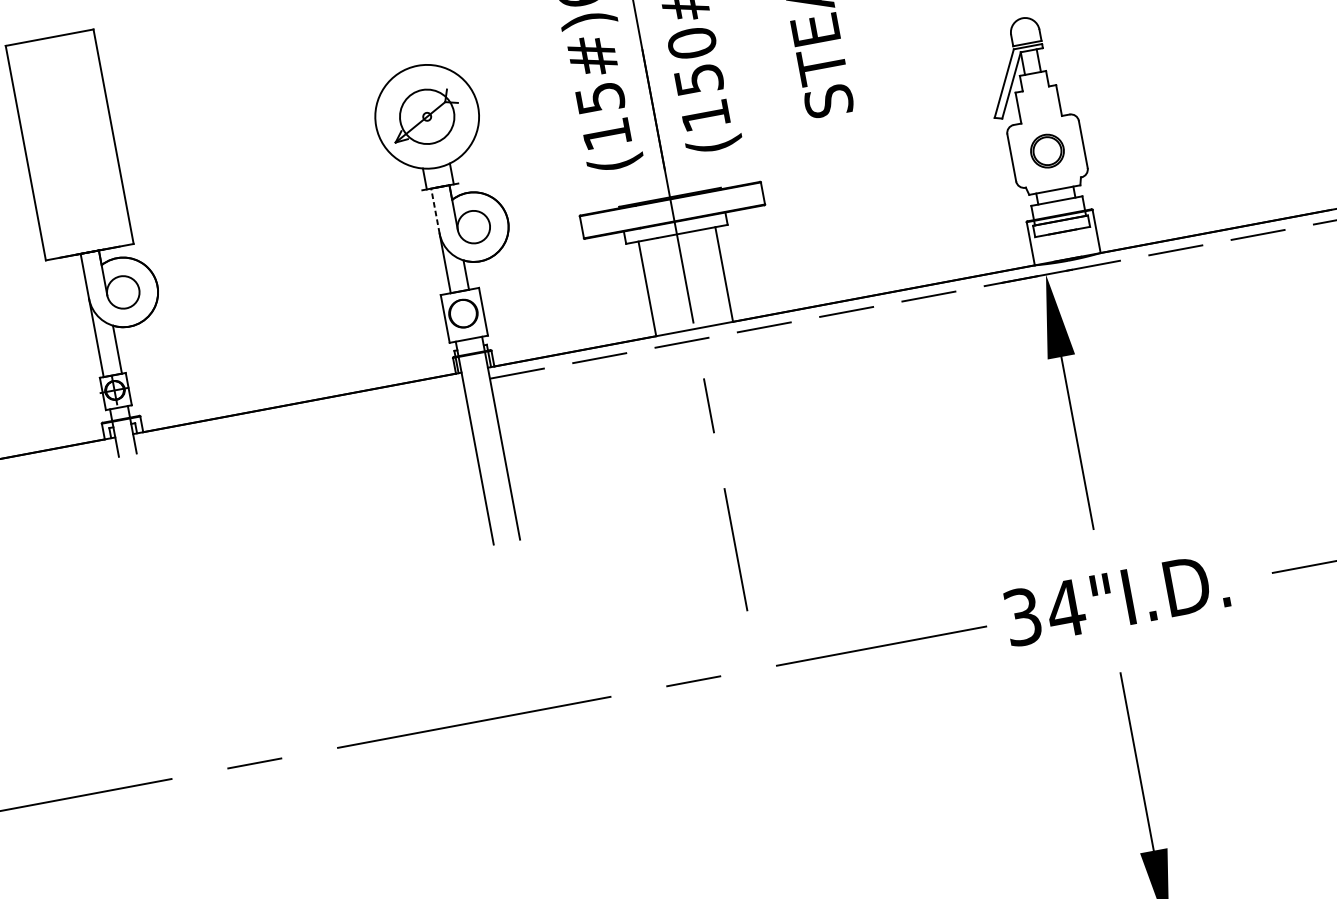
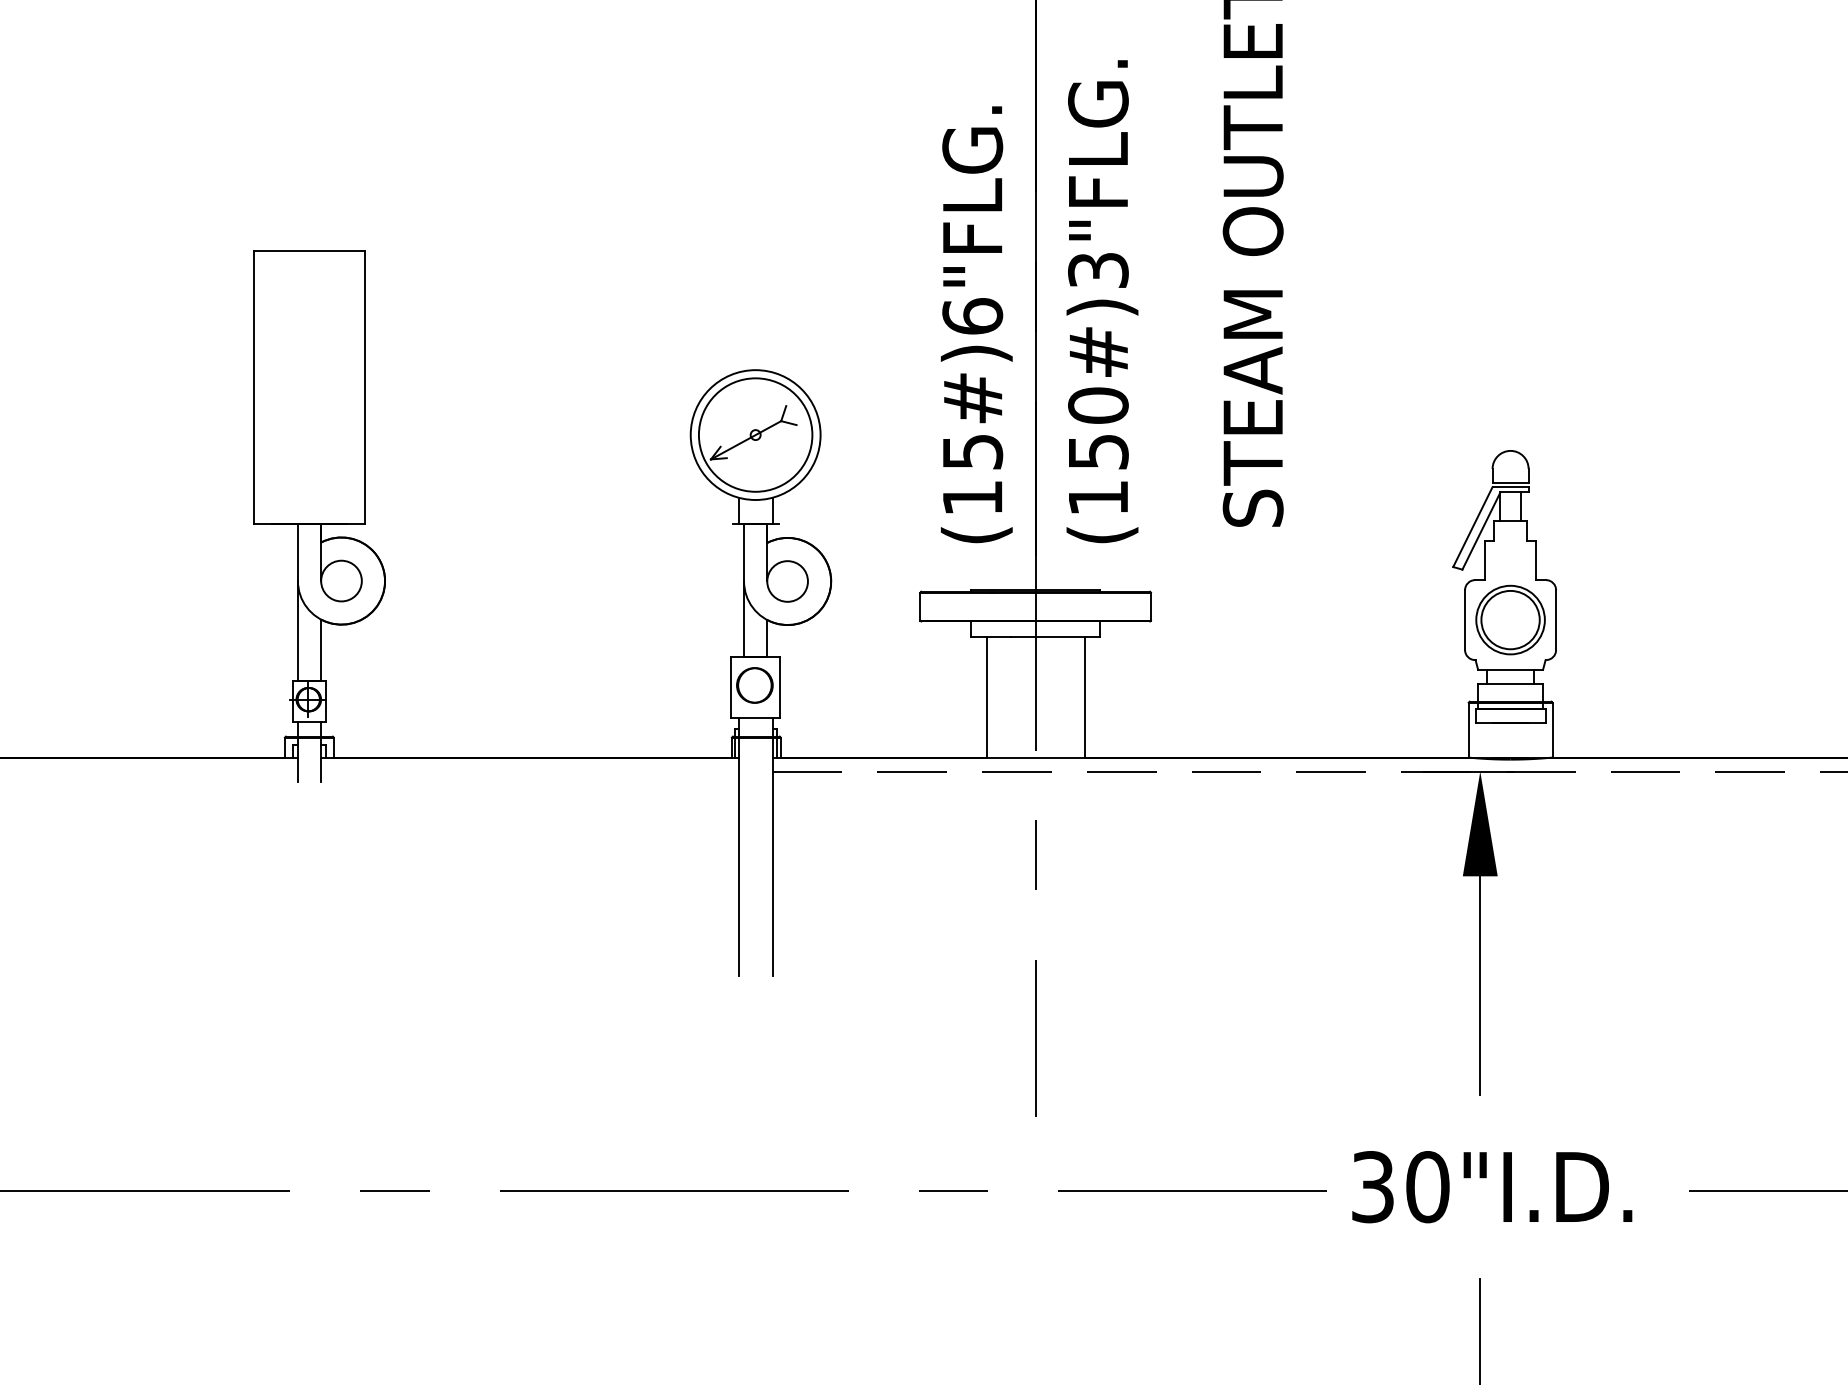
circle: (427, 116) -> (755, 434), size x1.67
part: (1047, 150) -> (1510, 619), size x1.67
line: (435, 210) -> (744, 552), dashed -> solid
text: (1065, 609) -> (1427, 1187), 34"I.D. -> 30"I.D.

